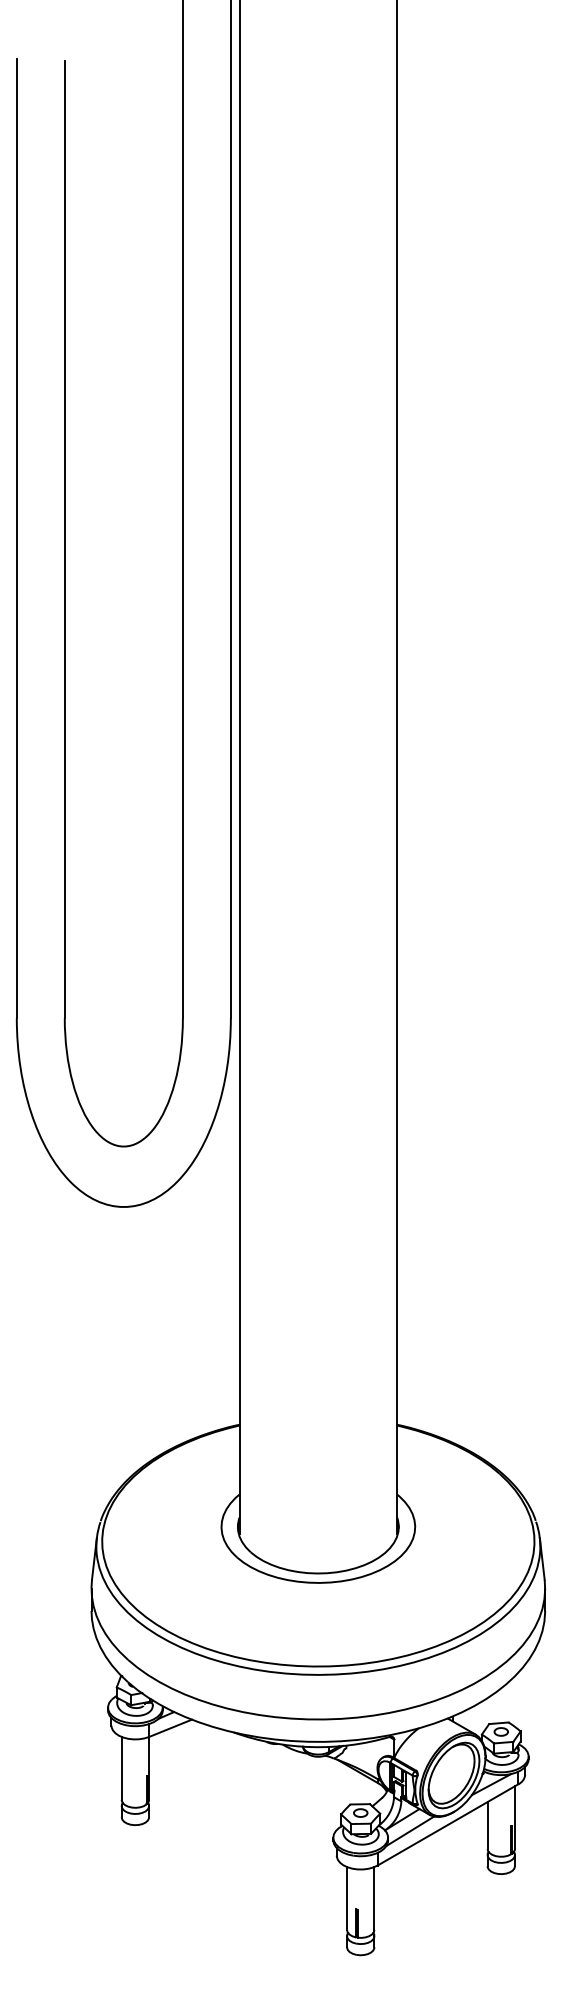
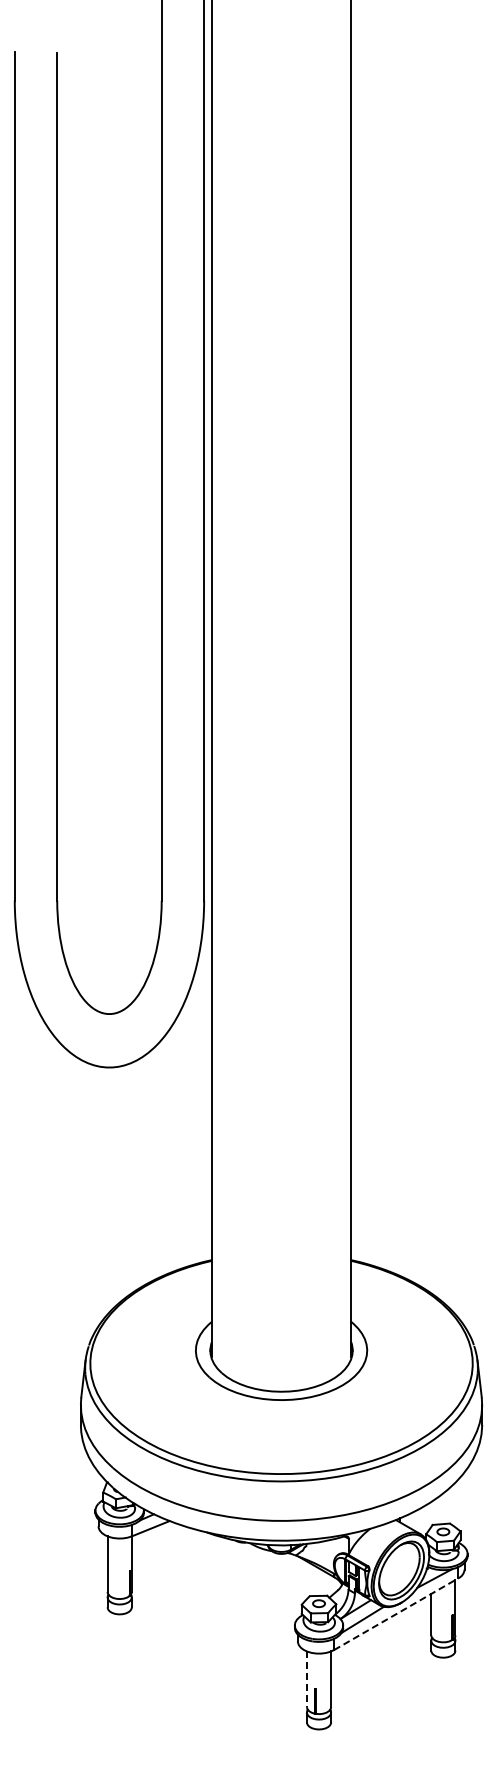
line: (448, 1825) -> (396, 1614), solid -> dashed
line: (346, 1898) -> (306, 1679), solid -> dashed

